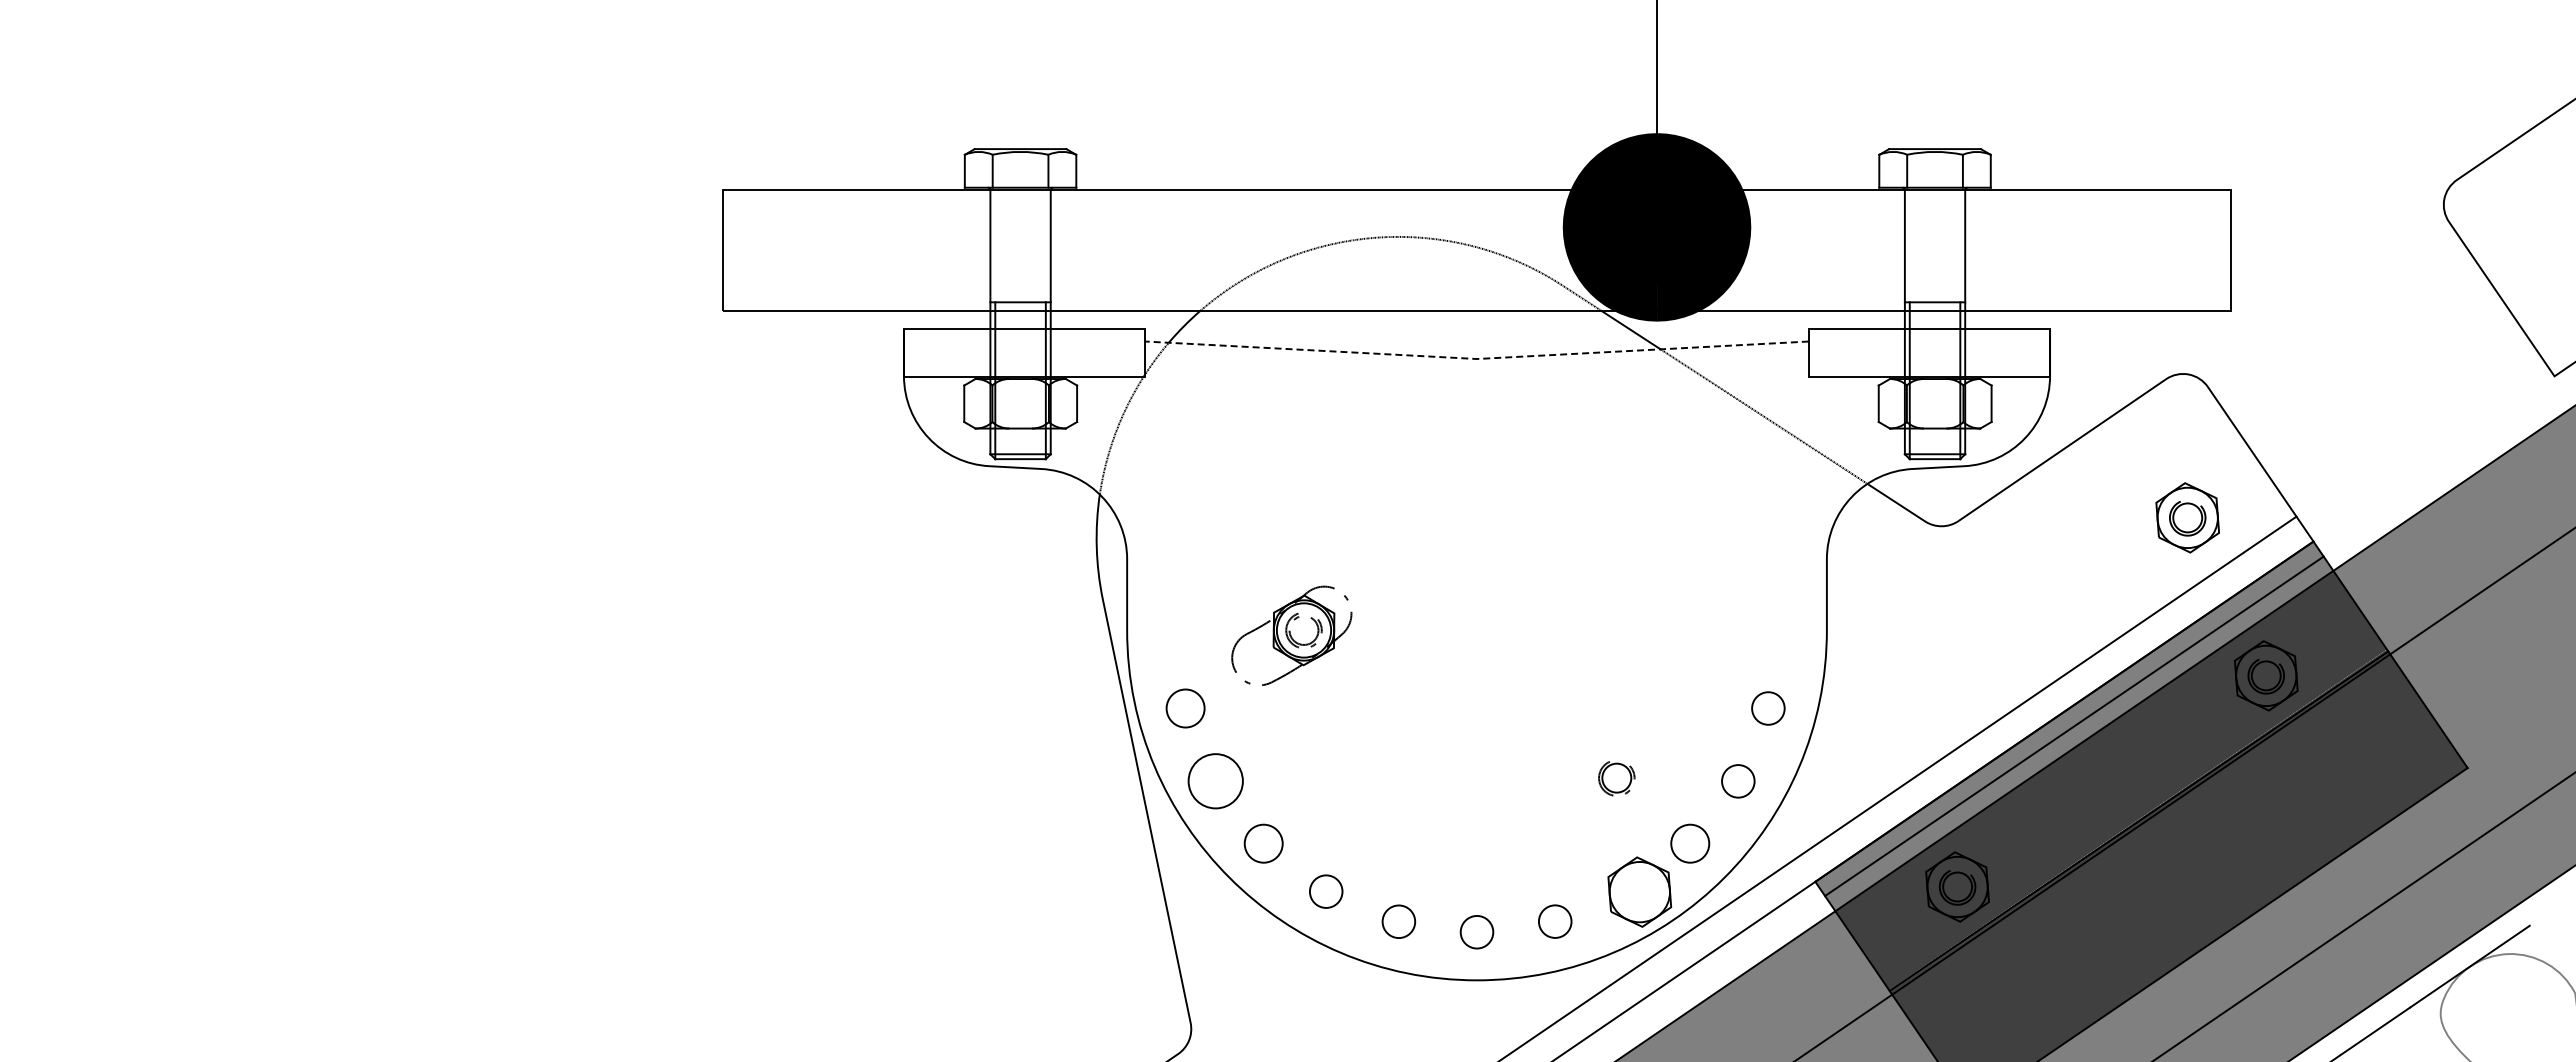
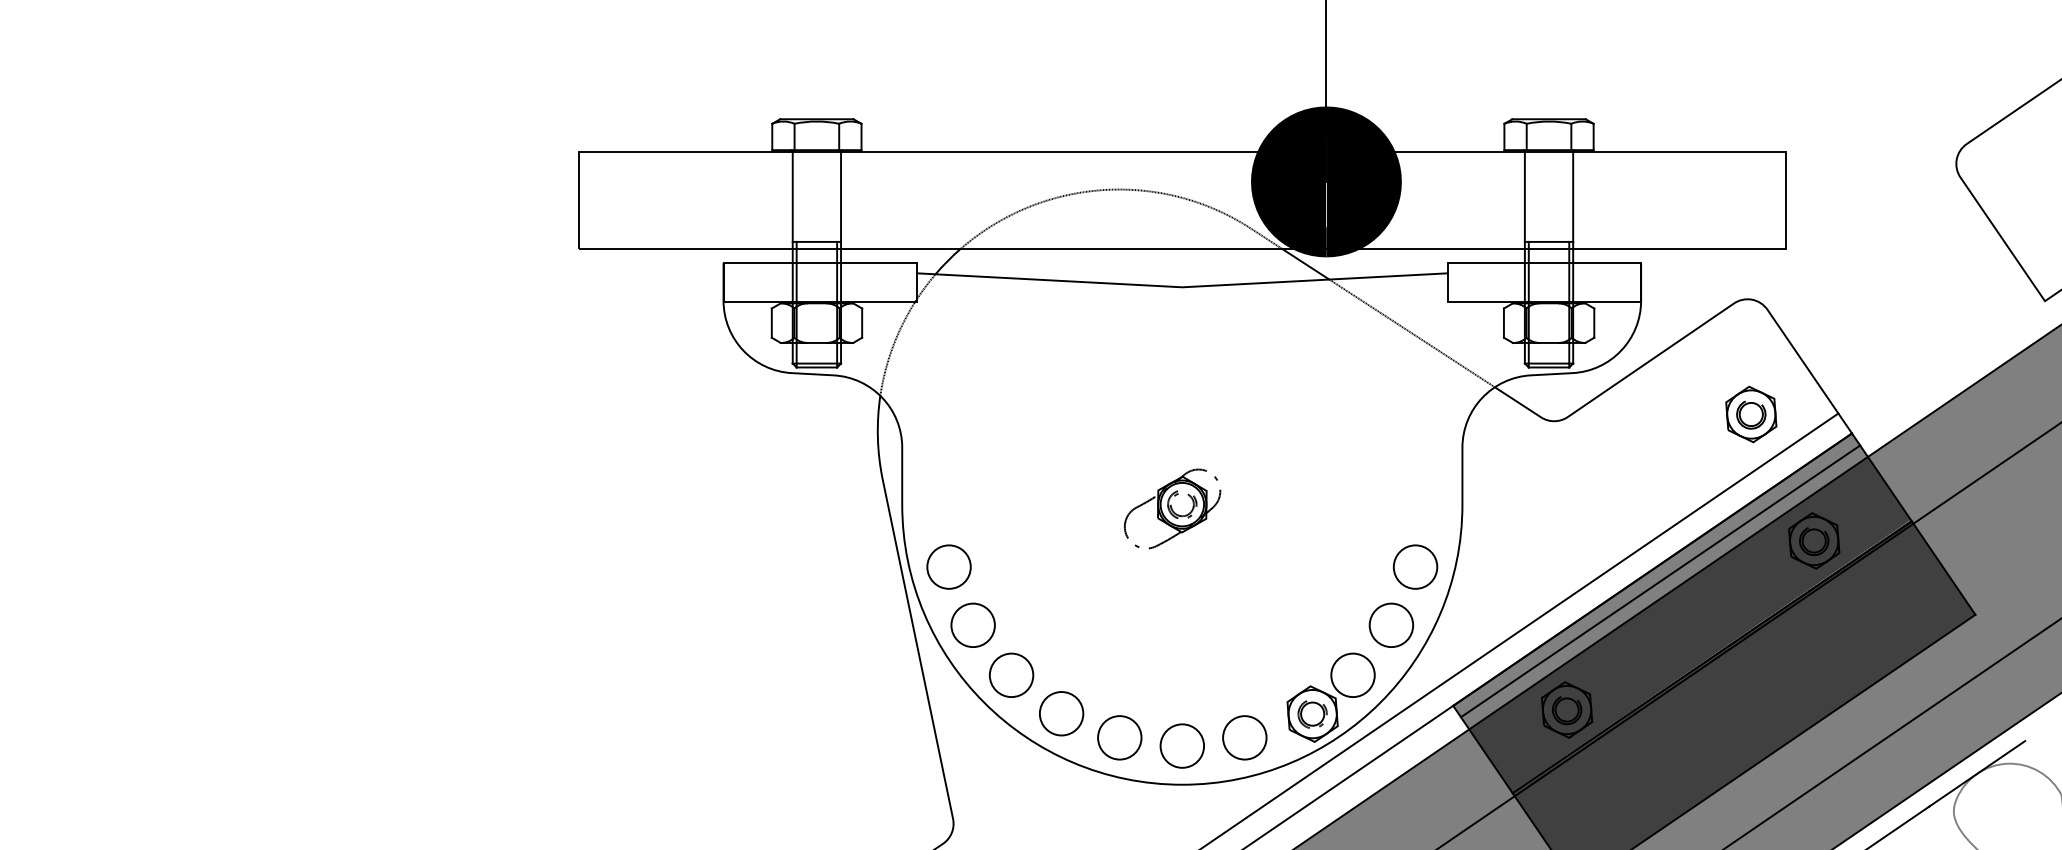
line: (1477, 359) -> (1182, 287), dashed -> solid
part: (1291, 635) -> (1172, 508), moved
circle: (1185, 708) -> (948, 567), size x1.43
circle: (1768, 708) -> (1415, 567), size x1.67
part: (1616, 778) -> (1312, 714), moved
circle: (1738, 781) -> (1391, 625), size x1.67
circle: (1263, 843) -> (1011, 675), size x1.43
circle: (1690, 843) -> (1353, 675), size x1.43
circle: (1326, 891) -> (1061, 713), size x1.67
circle: (1398, 921) -> (1119, 737), size x1.67
circle: (1555, 921) -> (1245, 737), size x1.67
circle: (1476, 932) -> (1181, 746), size x1.67

